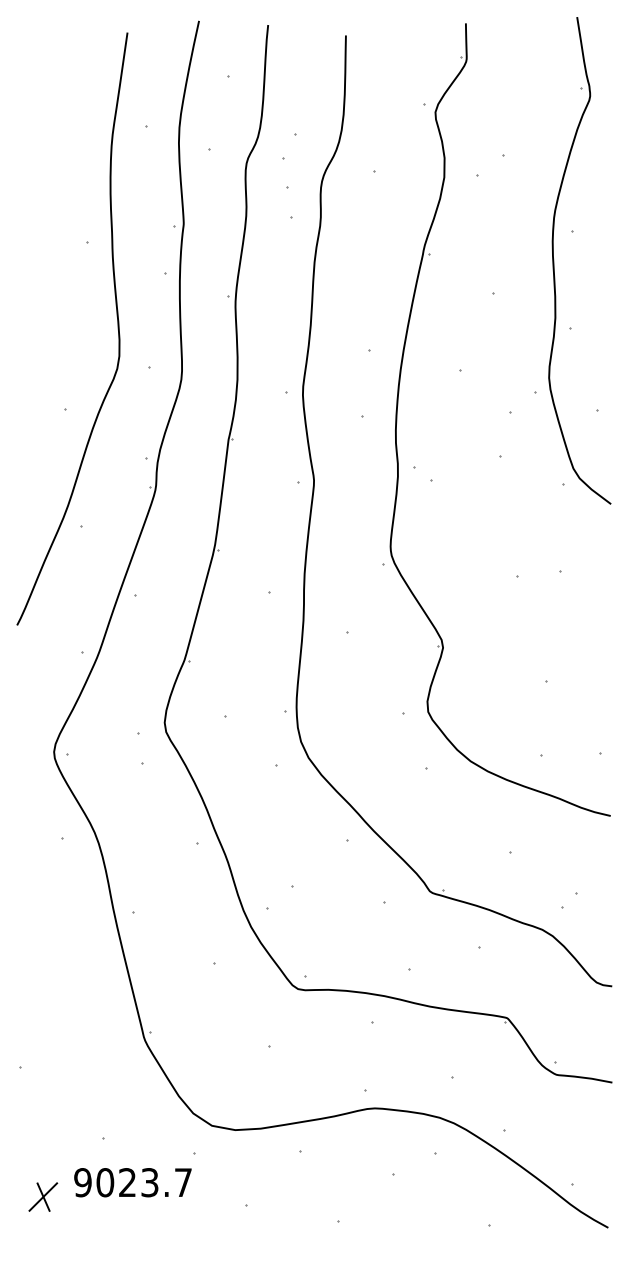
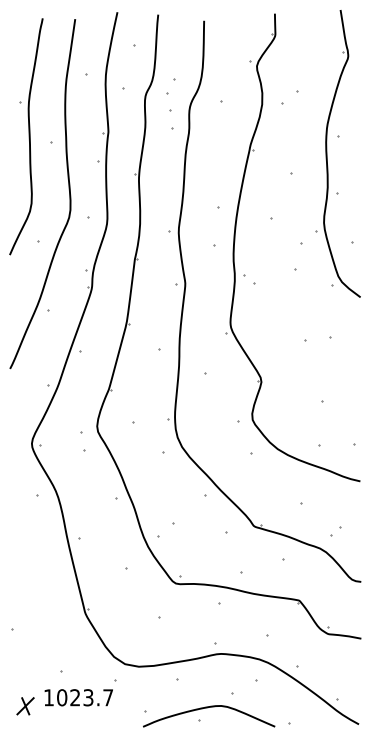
part: (44, 231) -> (26, 136), added
text: (82, 1182) -> (48, 697), 9023.7 -> 1023.7
curve: (351, 1200) -> (207, 708), added

